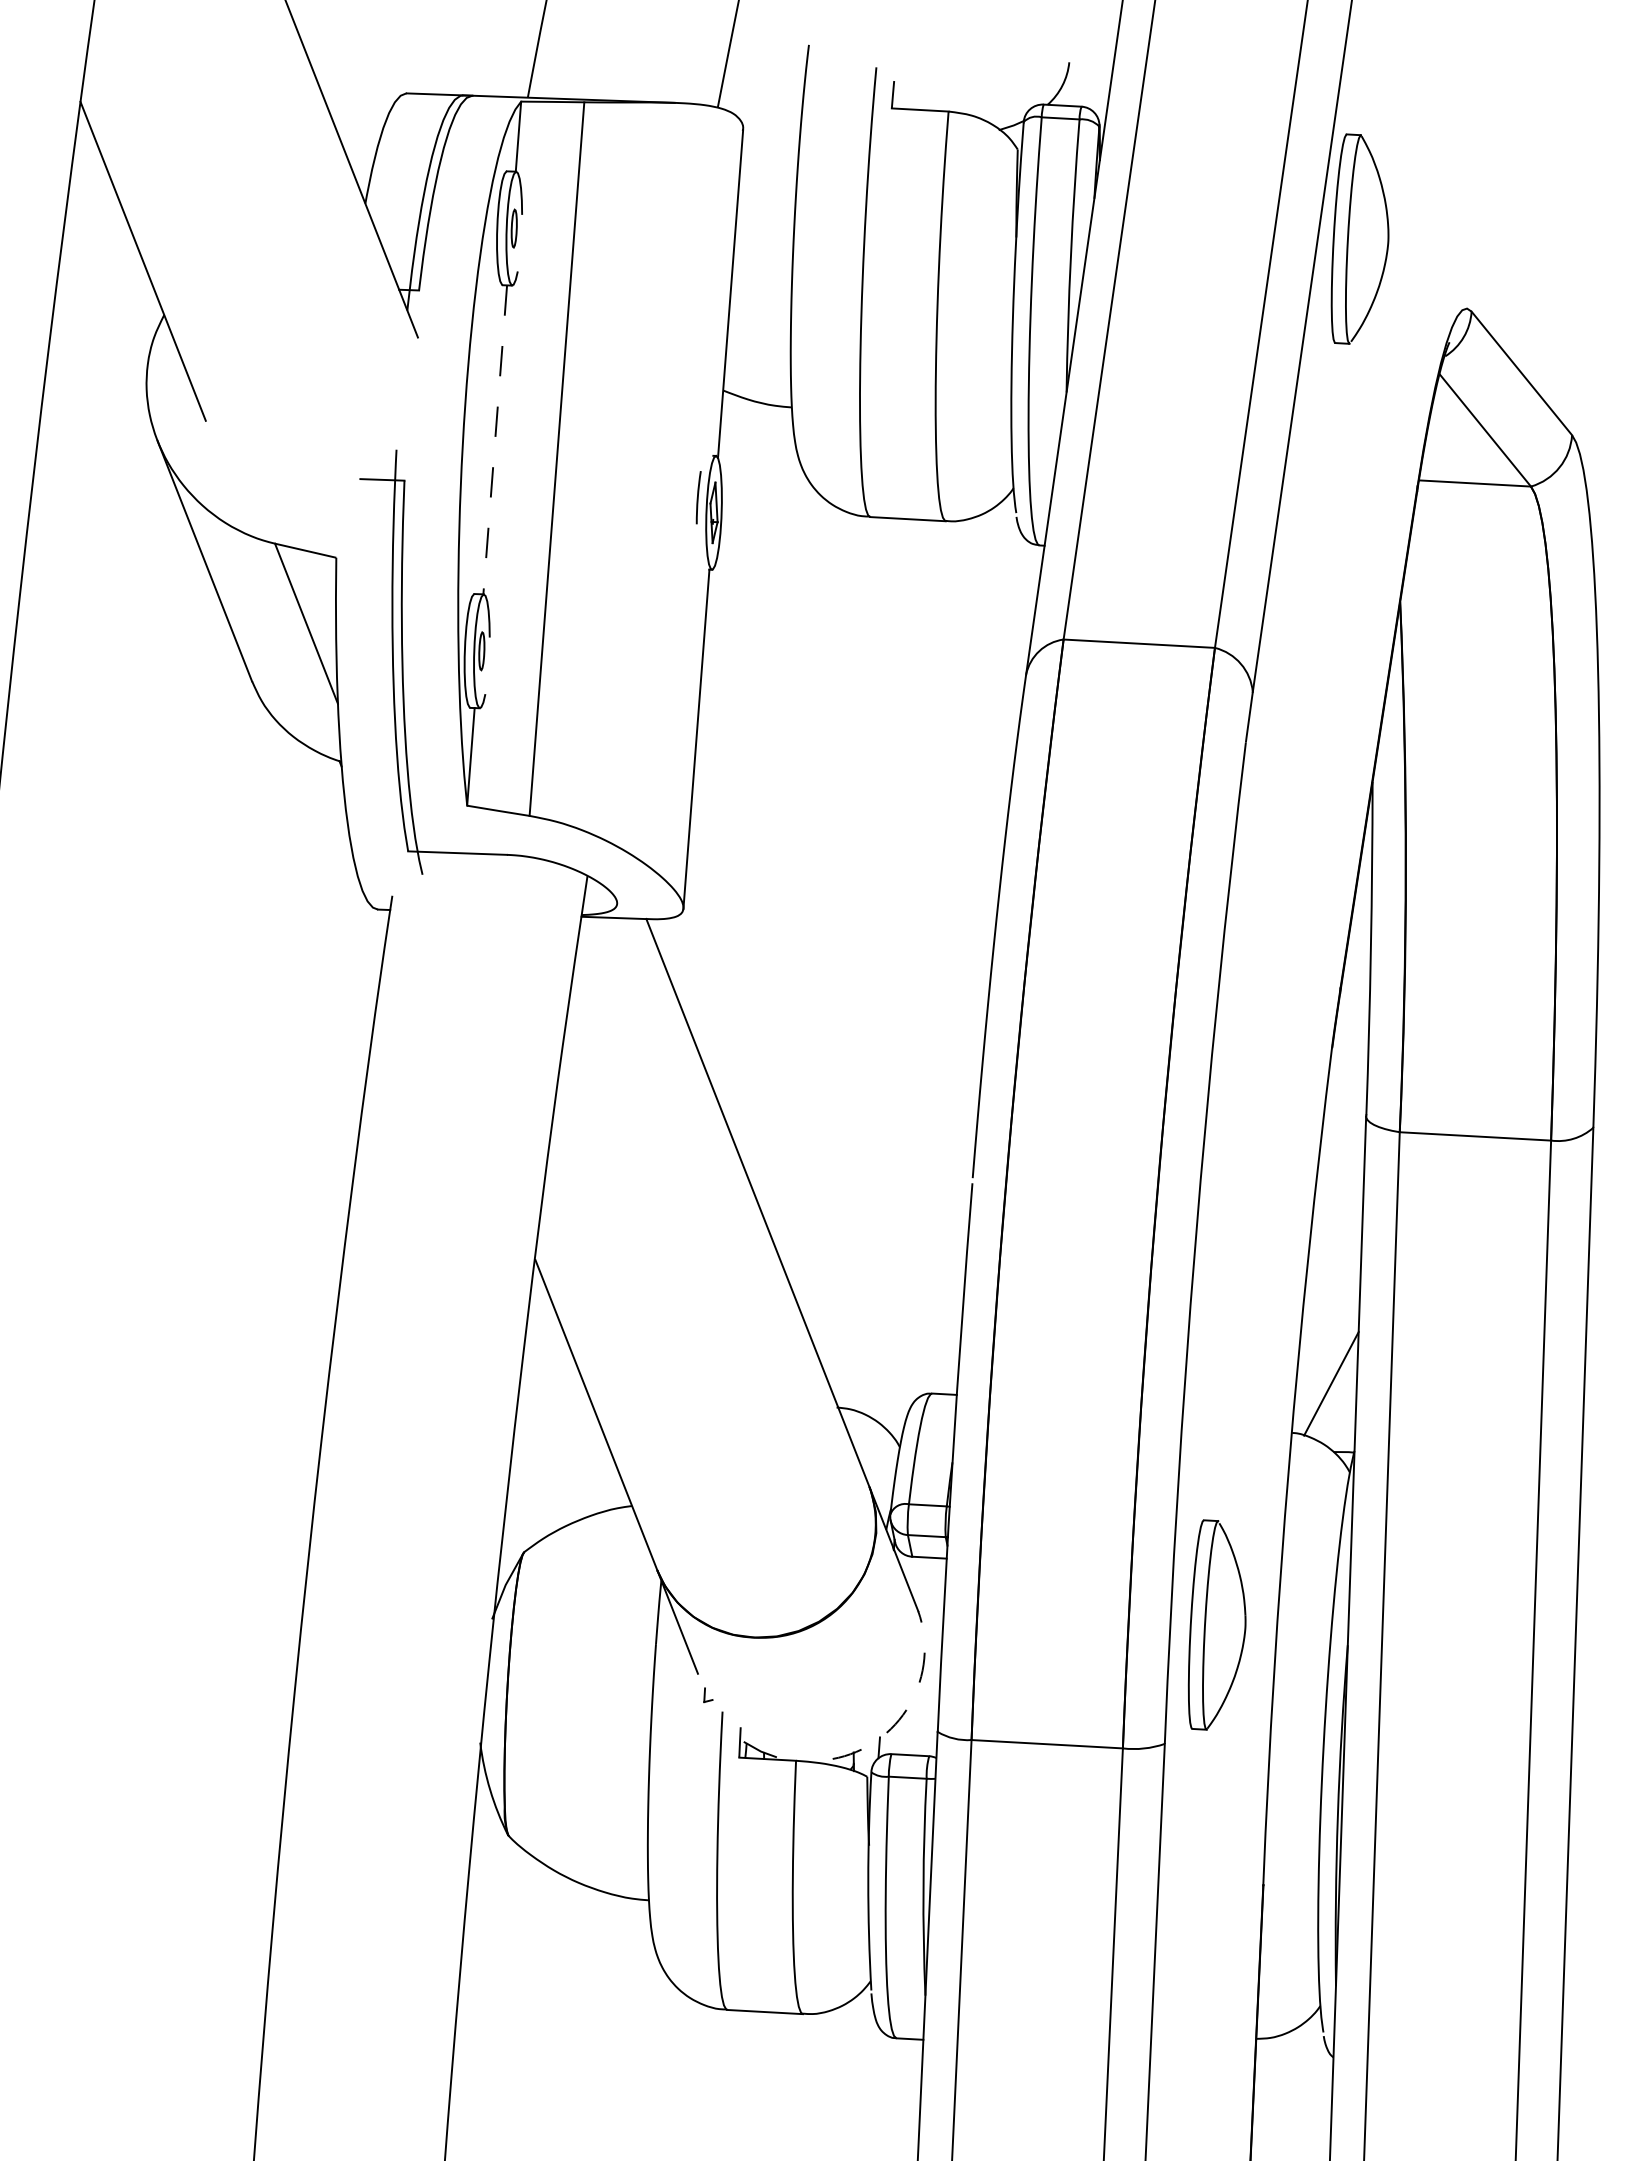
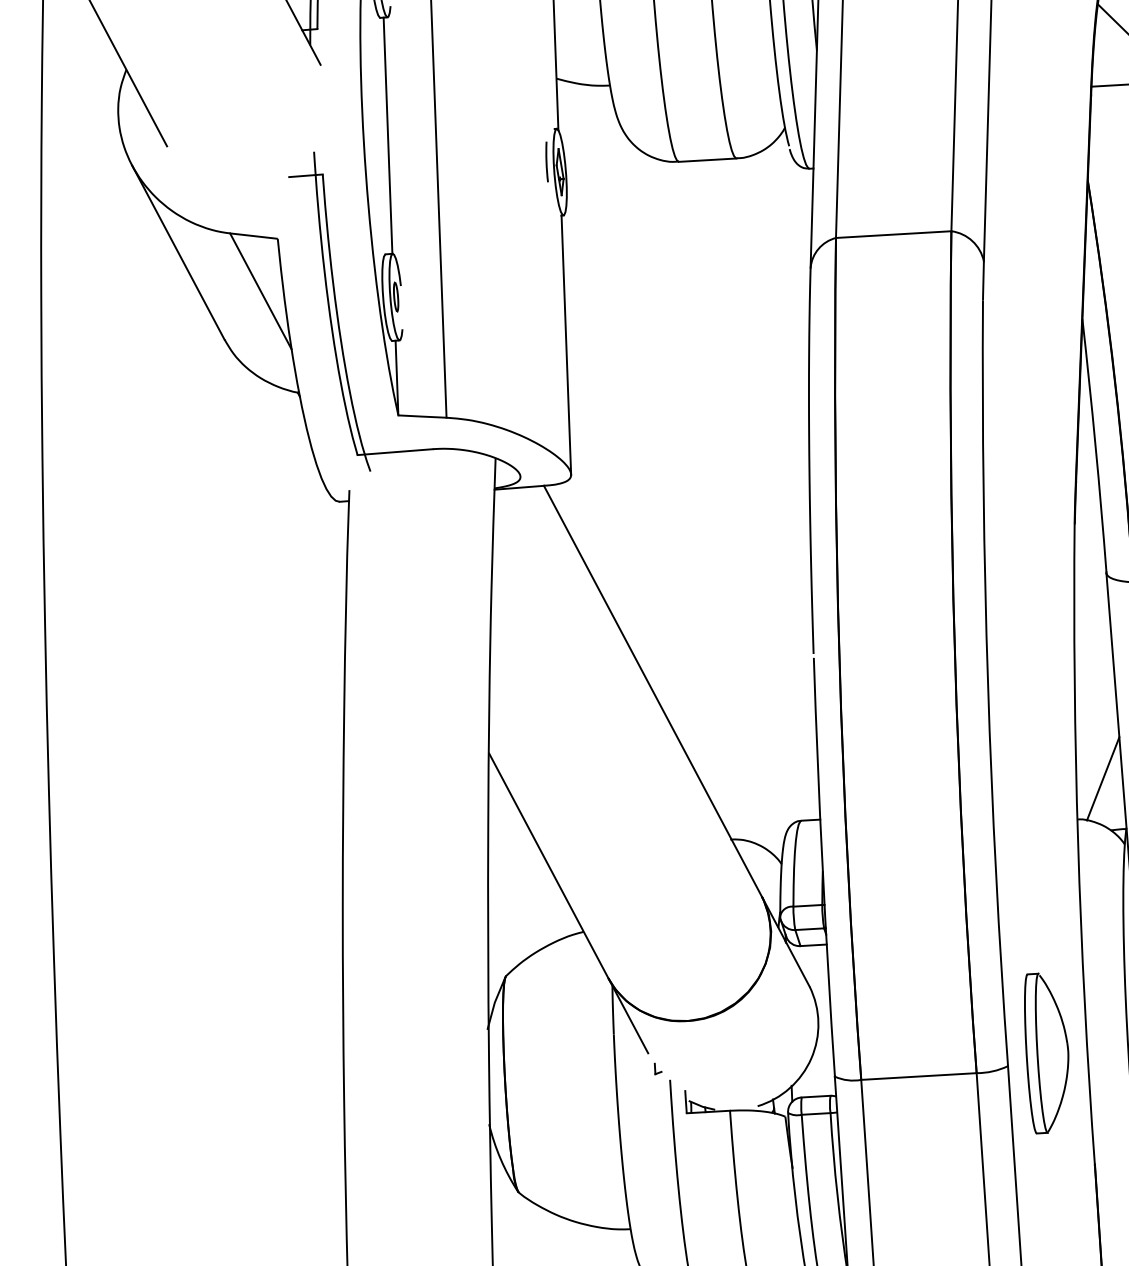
line: (495, 439) -> (388, 135), dashed -> solid
part: (1216, 1624) -> (1046, 1052), moved
arc: (909, 1704) -> (811, 1058), dashed -> solid

